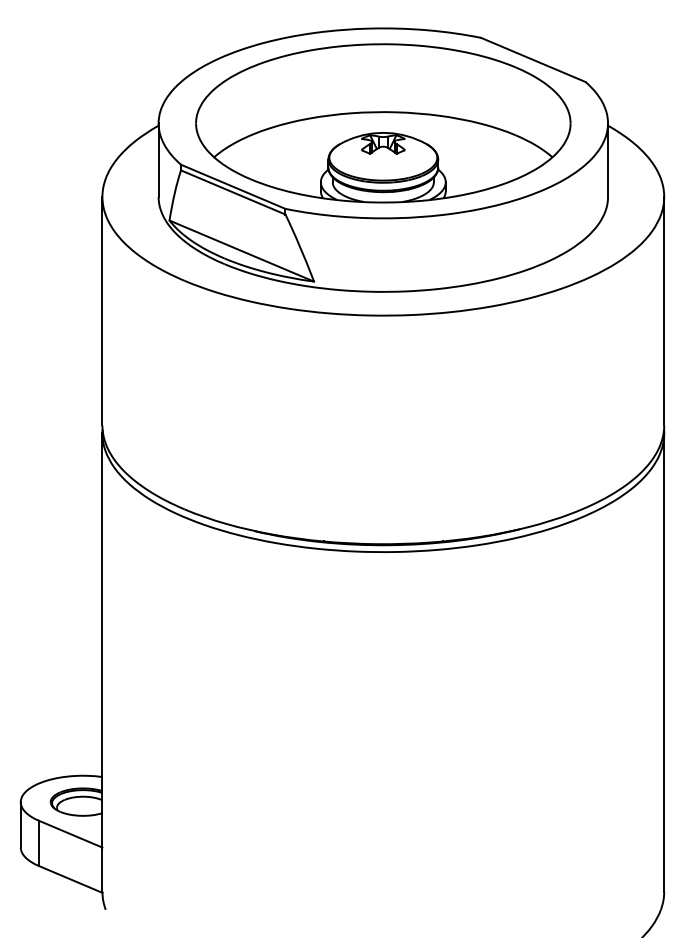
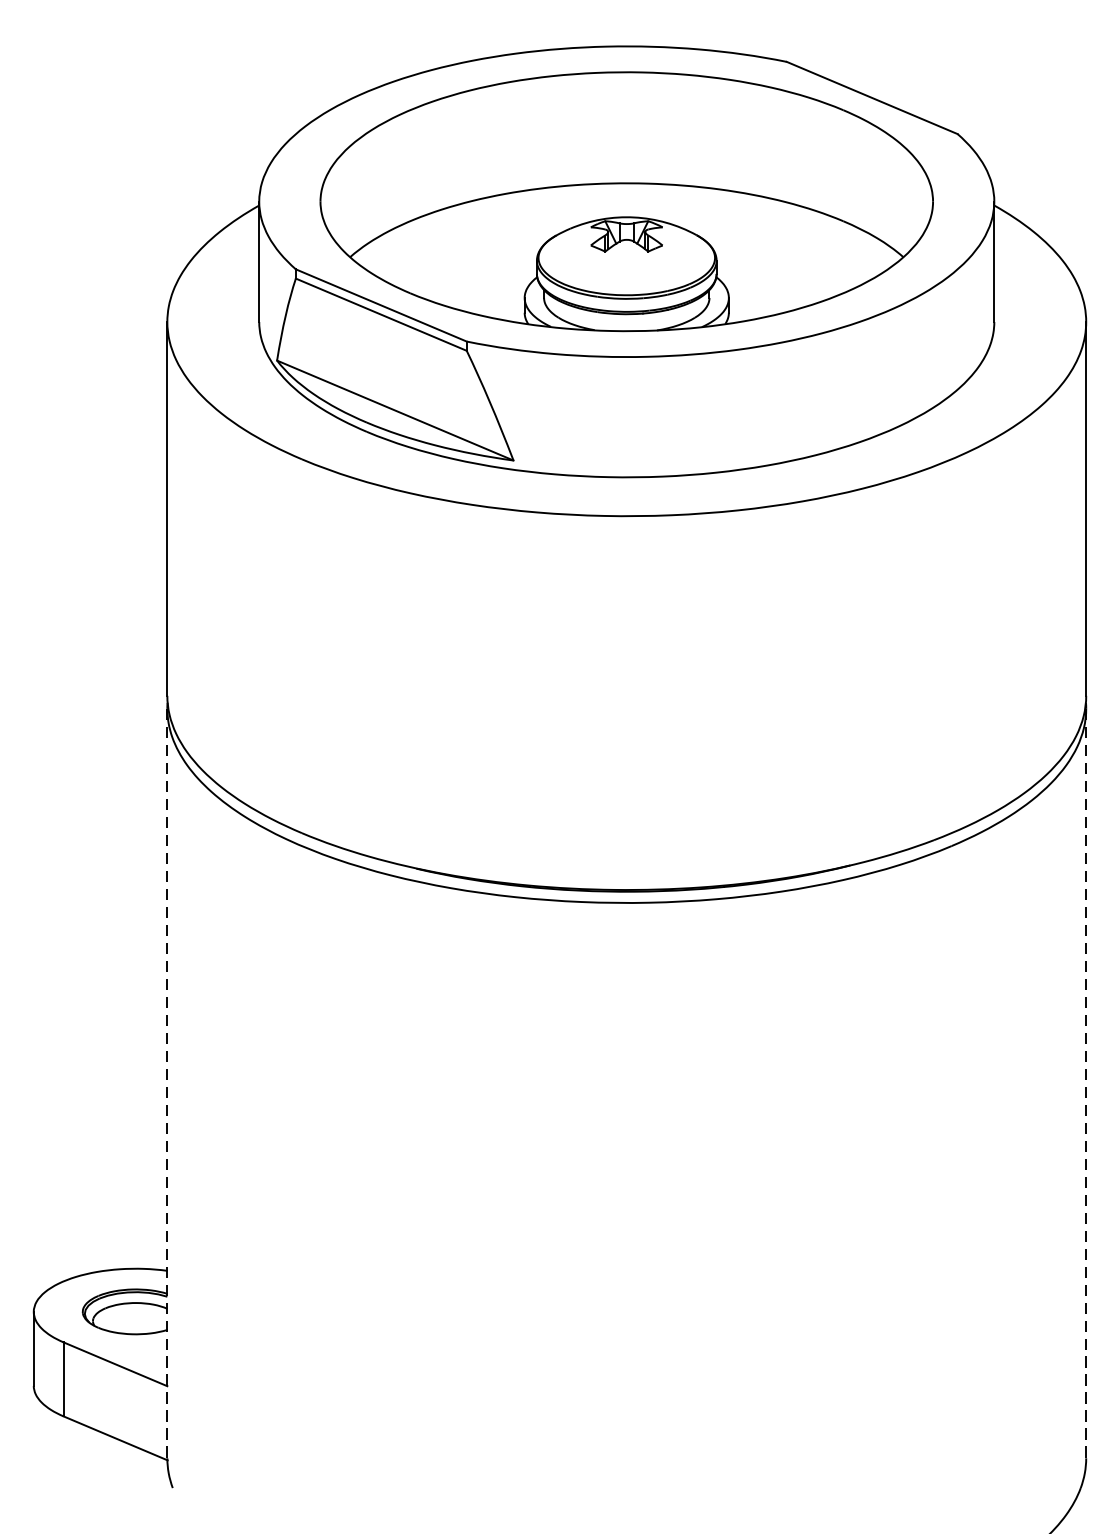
line: (102, 663) -> (167, 1085), solid -> dashed
line: (664, 663) -> (1086, 1085), solid -> dashed

